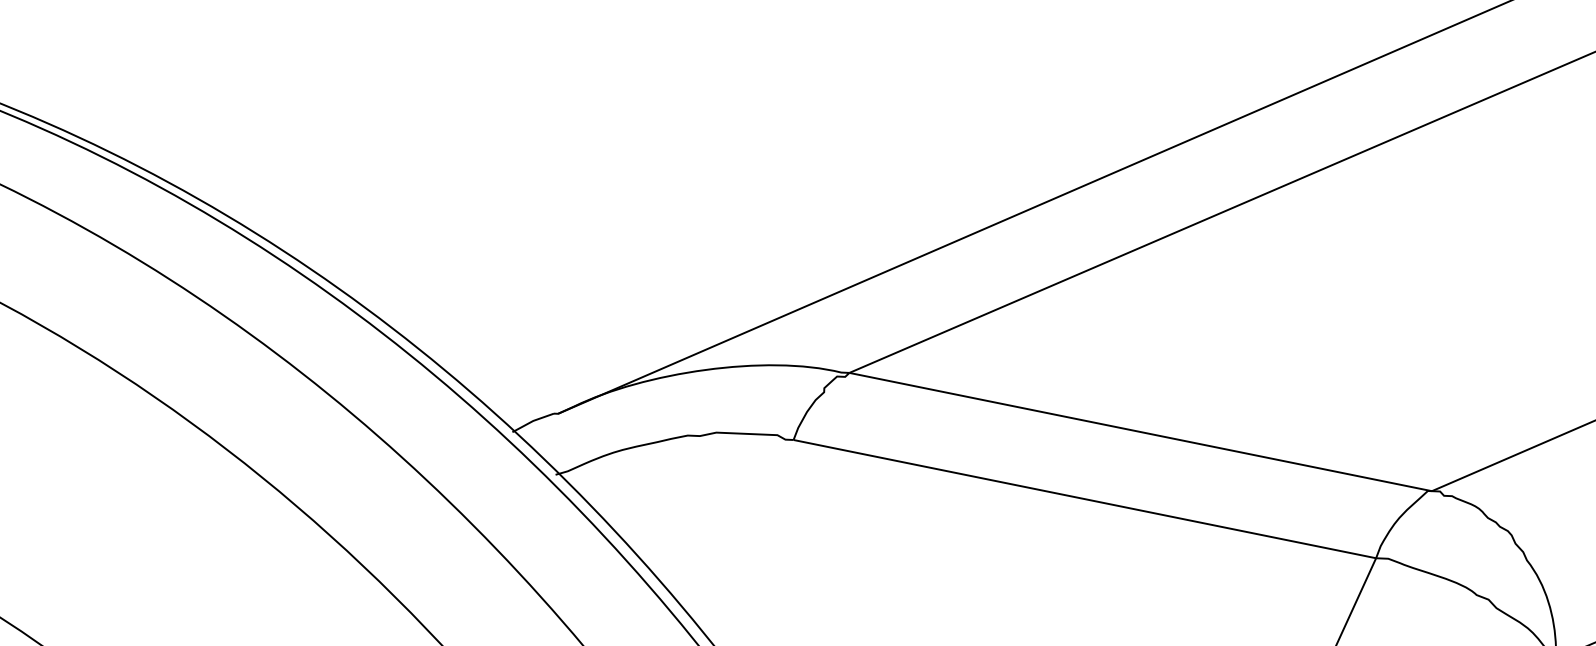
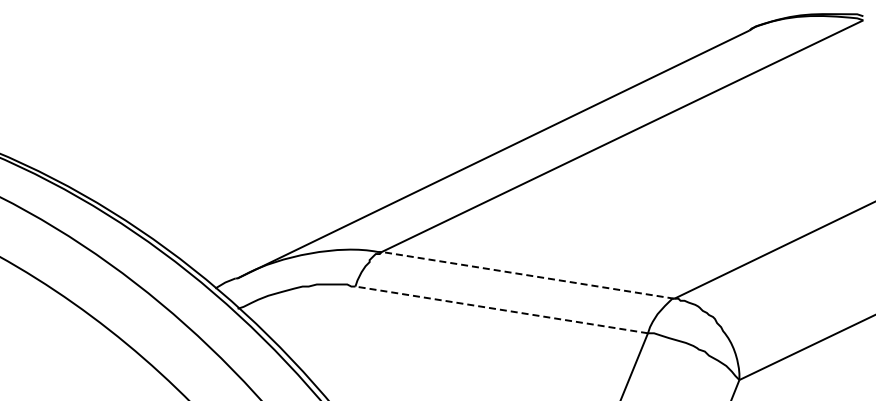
line: (1139, 432) -> (527, 275), solid -> dashed
line: (1084, 498) -> (501, 309), solid -> dashed

